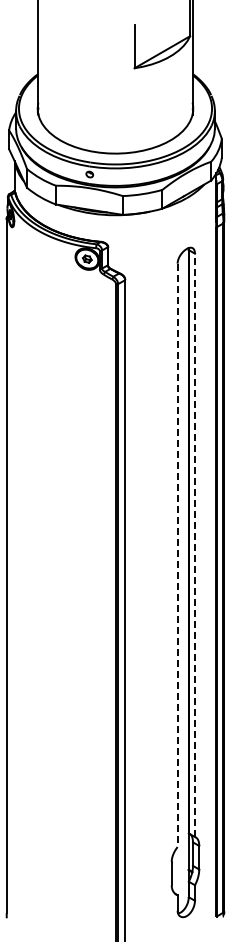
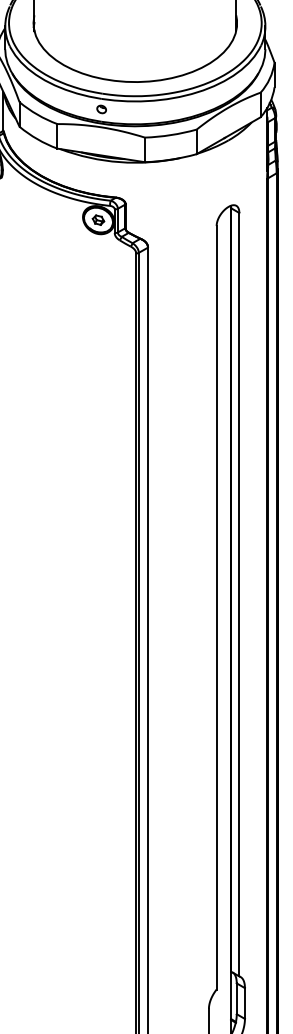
line: (194, 545) -> (238, 594), dashed -> solid
line: (177, 555) -> (216, 607), dashed -> solid

